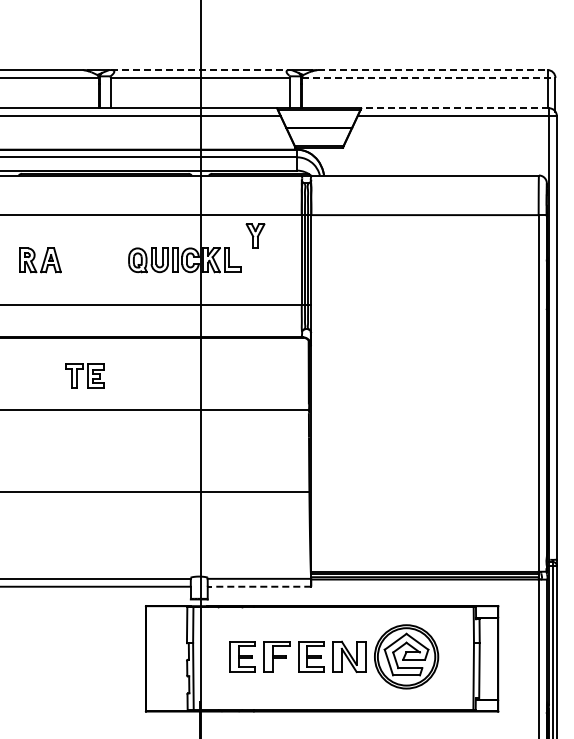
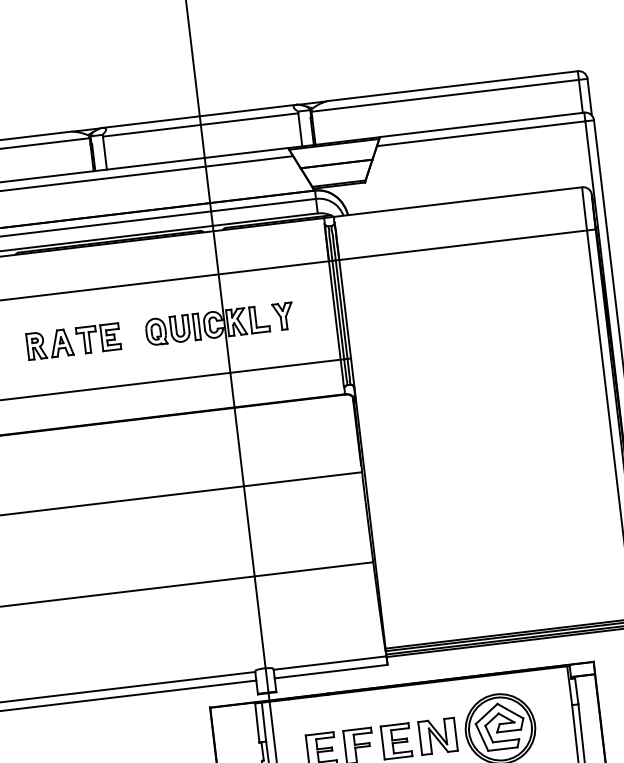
line: (200, 70) -> (199, 116), dashed -> solid
line: (432, 70) -> (452, 86), dashed -> solid
line: (428, 77) -> (449, 94), dashed -> solid
line: (455, 108) -> (482, 125), dashed -> solid
part: (255, 235) -> (283, 315), moved
part: (84, 375) -> (97, 337), moved
line: (259, 586) -> (331, 671), dashed -> solid

